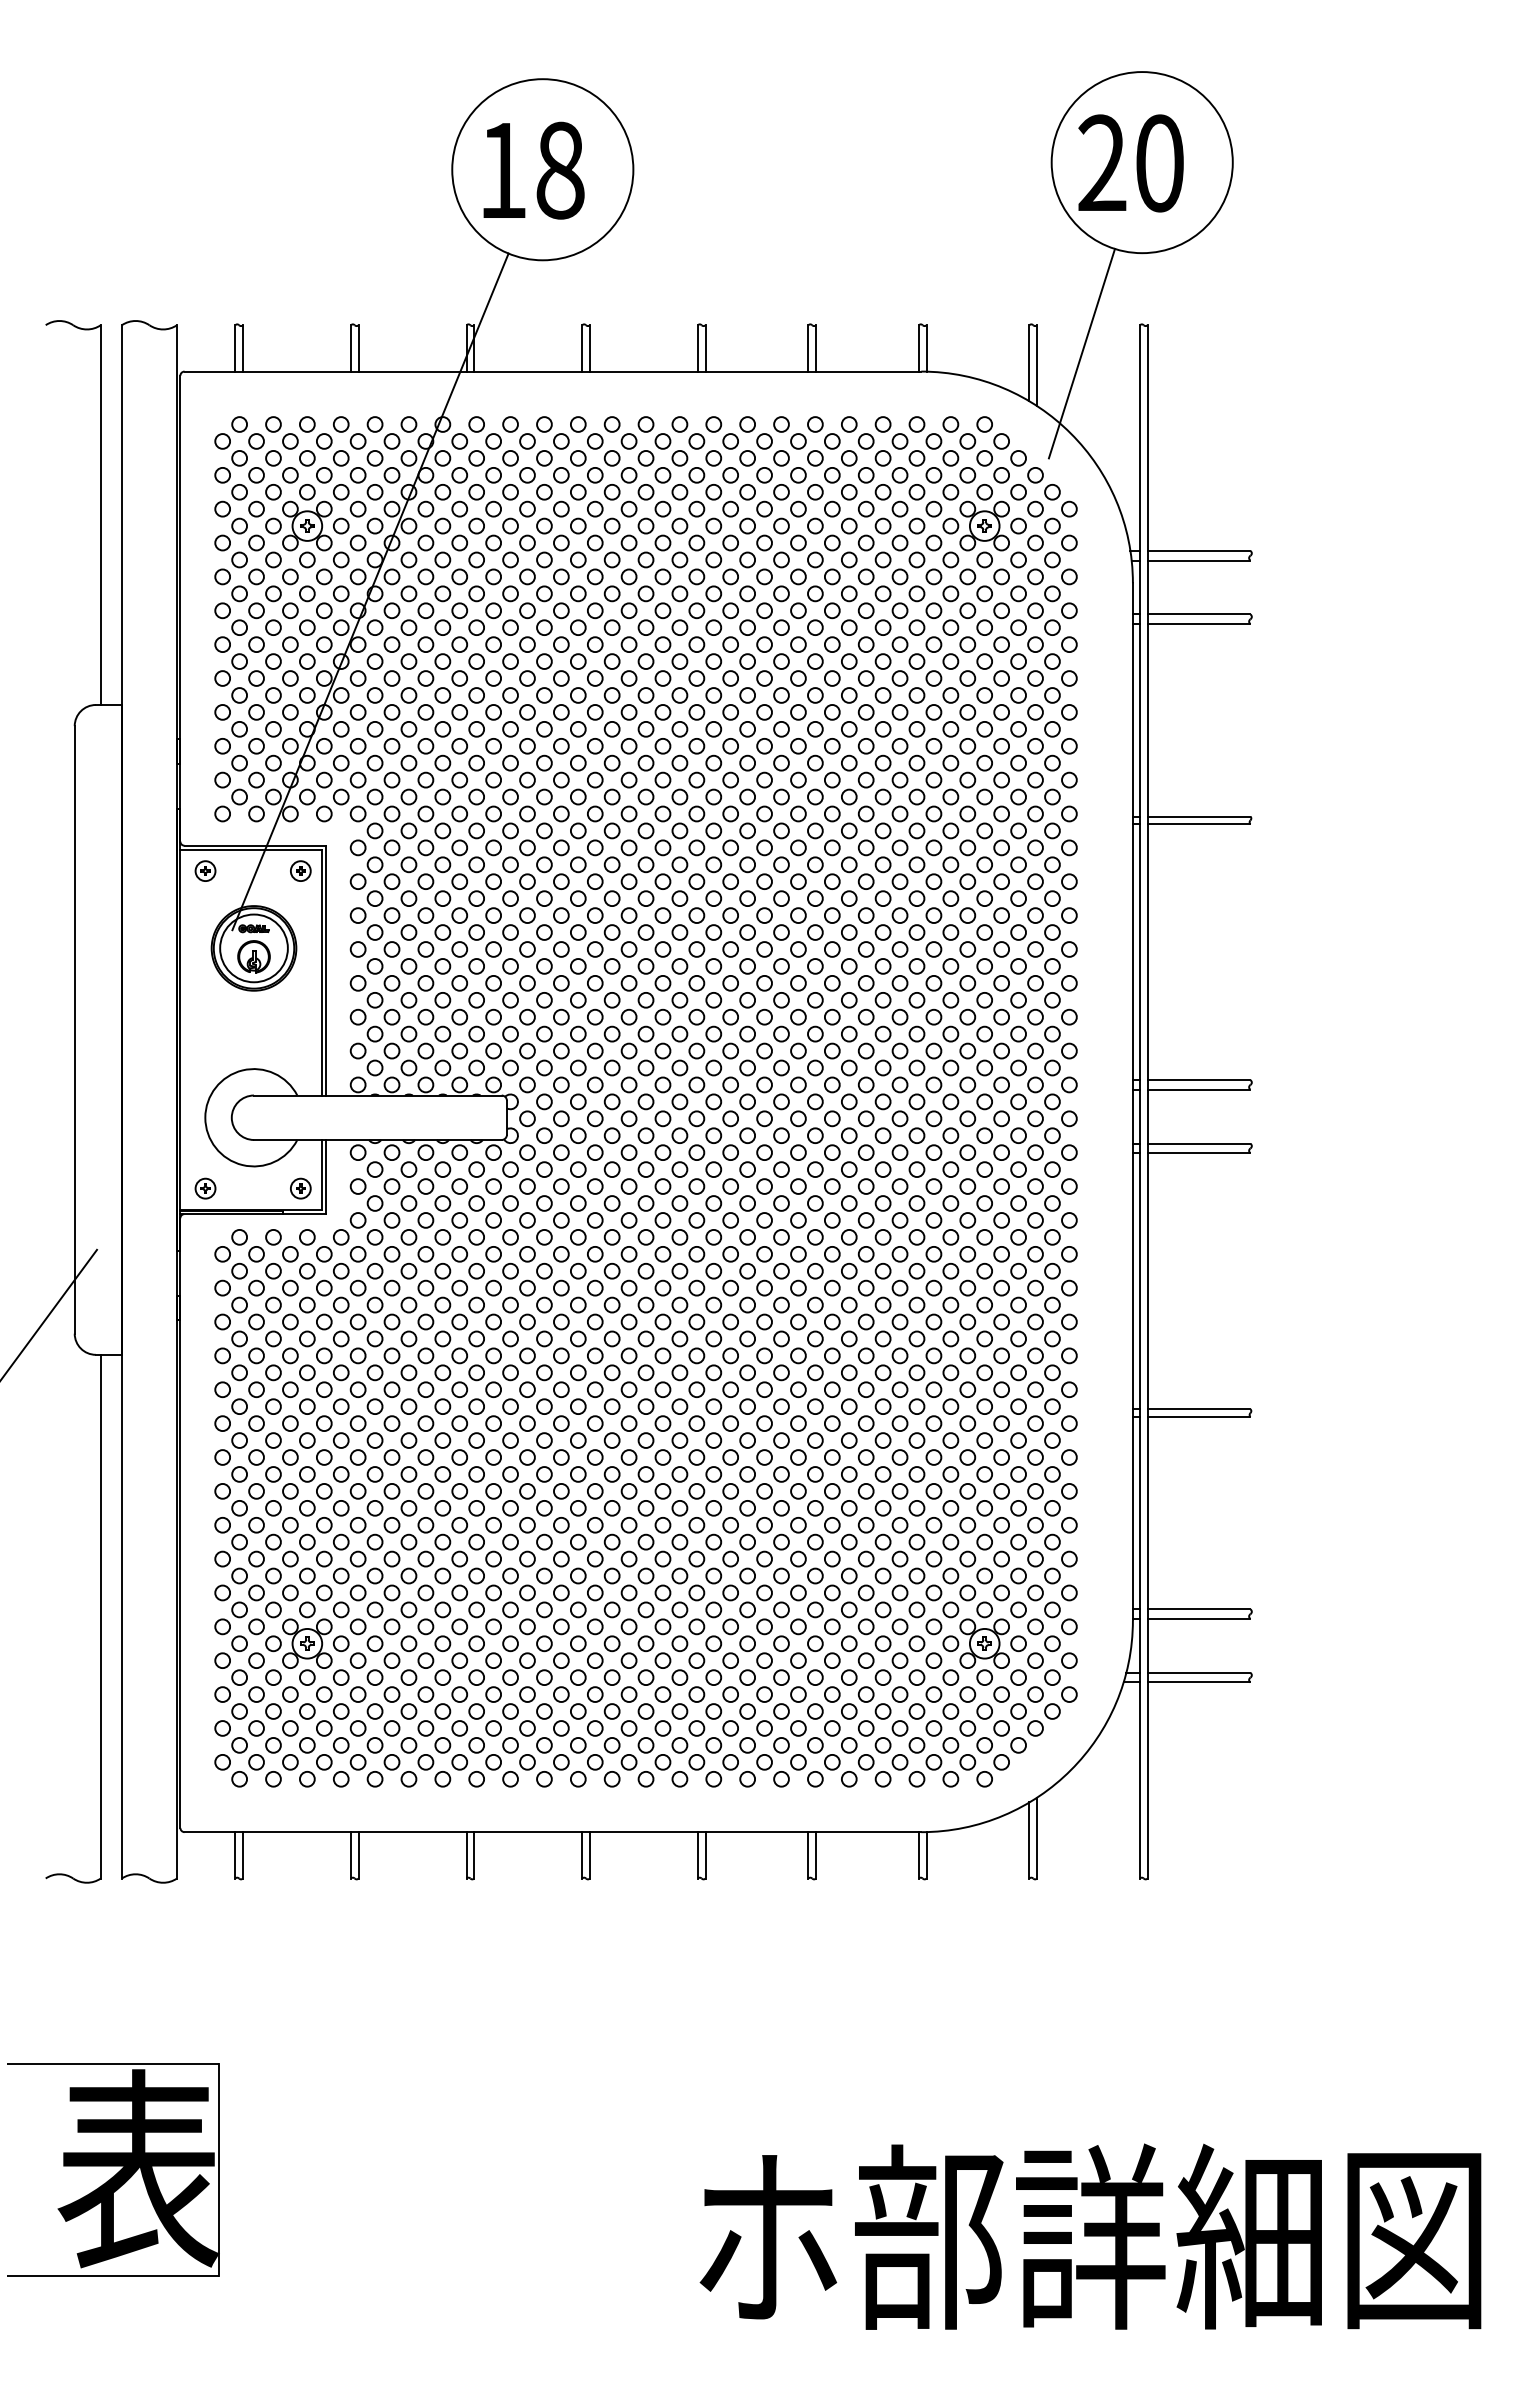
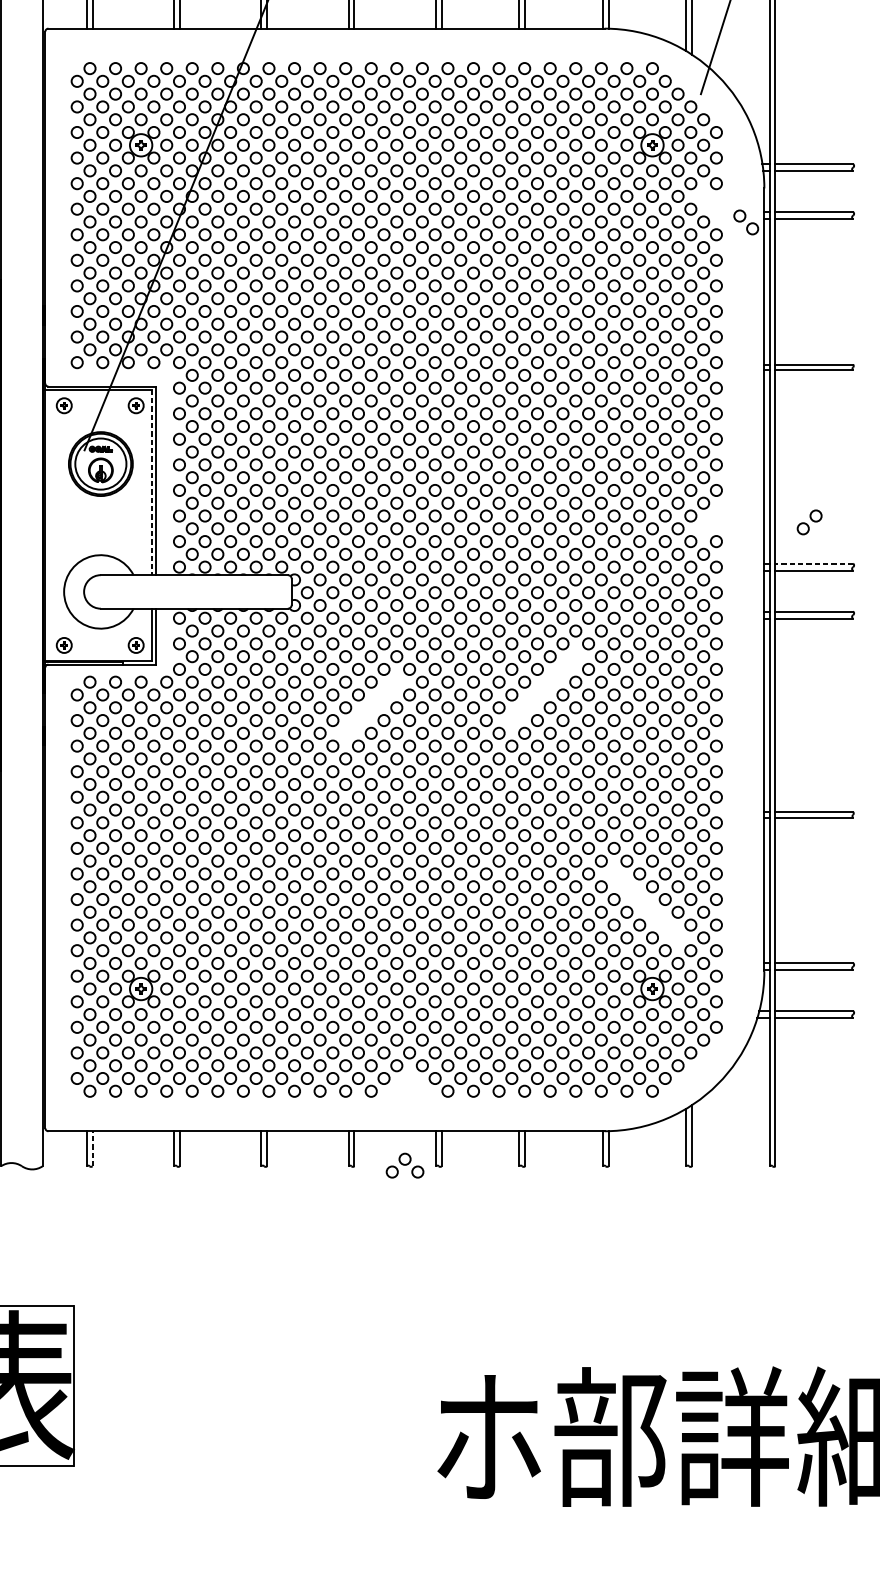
part: (1060, 602) -> (745, 222), moved
line: (321, 972) -> (151, 482), solid -> dashed
part: (1060, 1025) -> (809, 522), moved
line: (1198, 1080) -> (813, 563), solid -> dashed
part: (840, 1245) -> (543, 688), removed
part: (612, 1271) -> (371, 707), removed
part: (975, 1533) -> (645, 905), removed
part: (662, 1770) -> (404, 1165), moved
line: (242, 1854) -> (92, 1148), solid -> dashed

